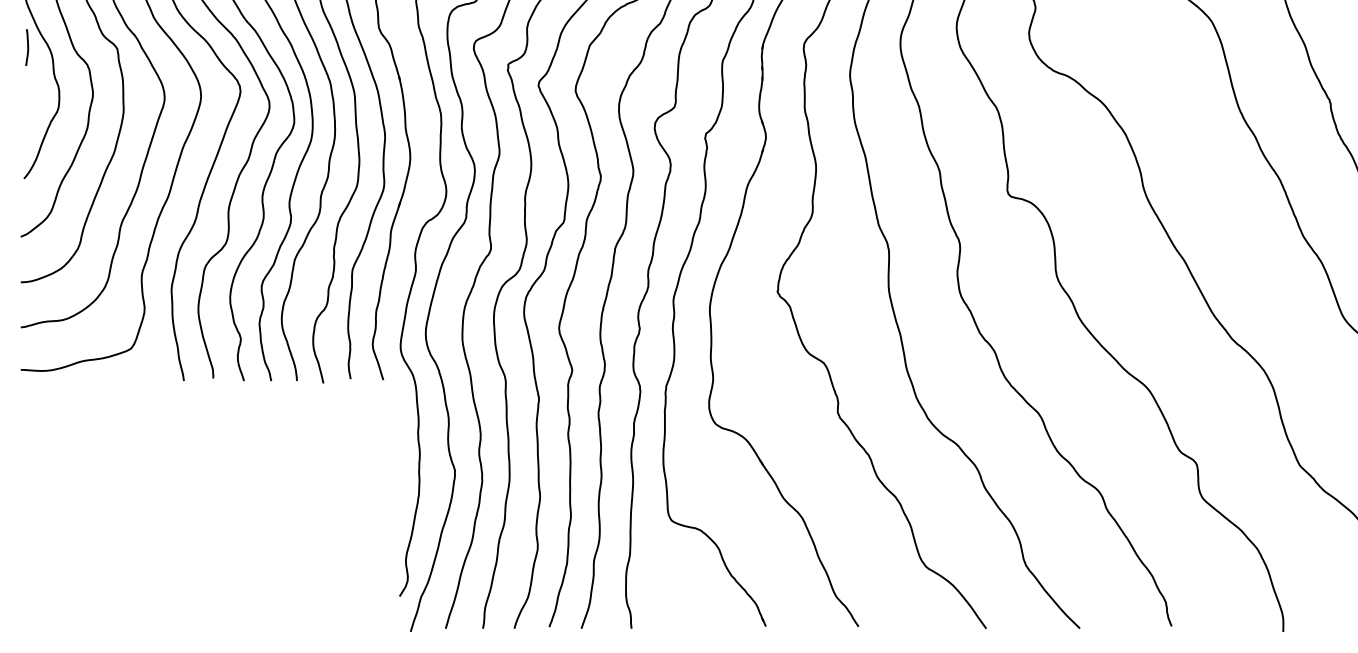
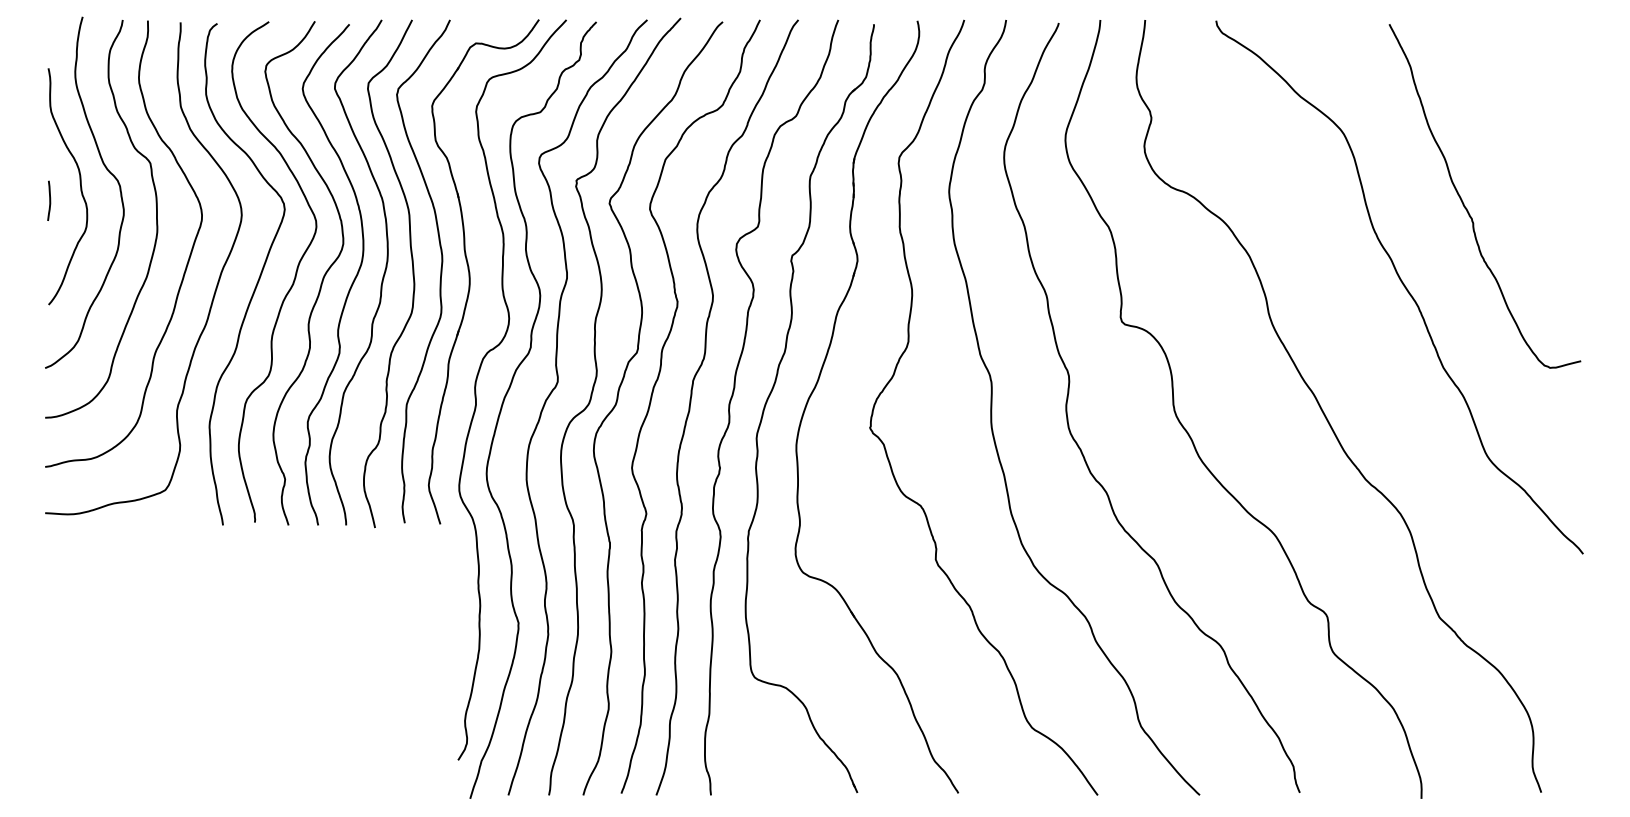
curve: (27, 47) -> (49, 200), moved

